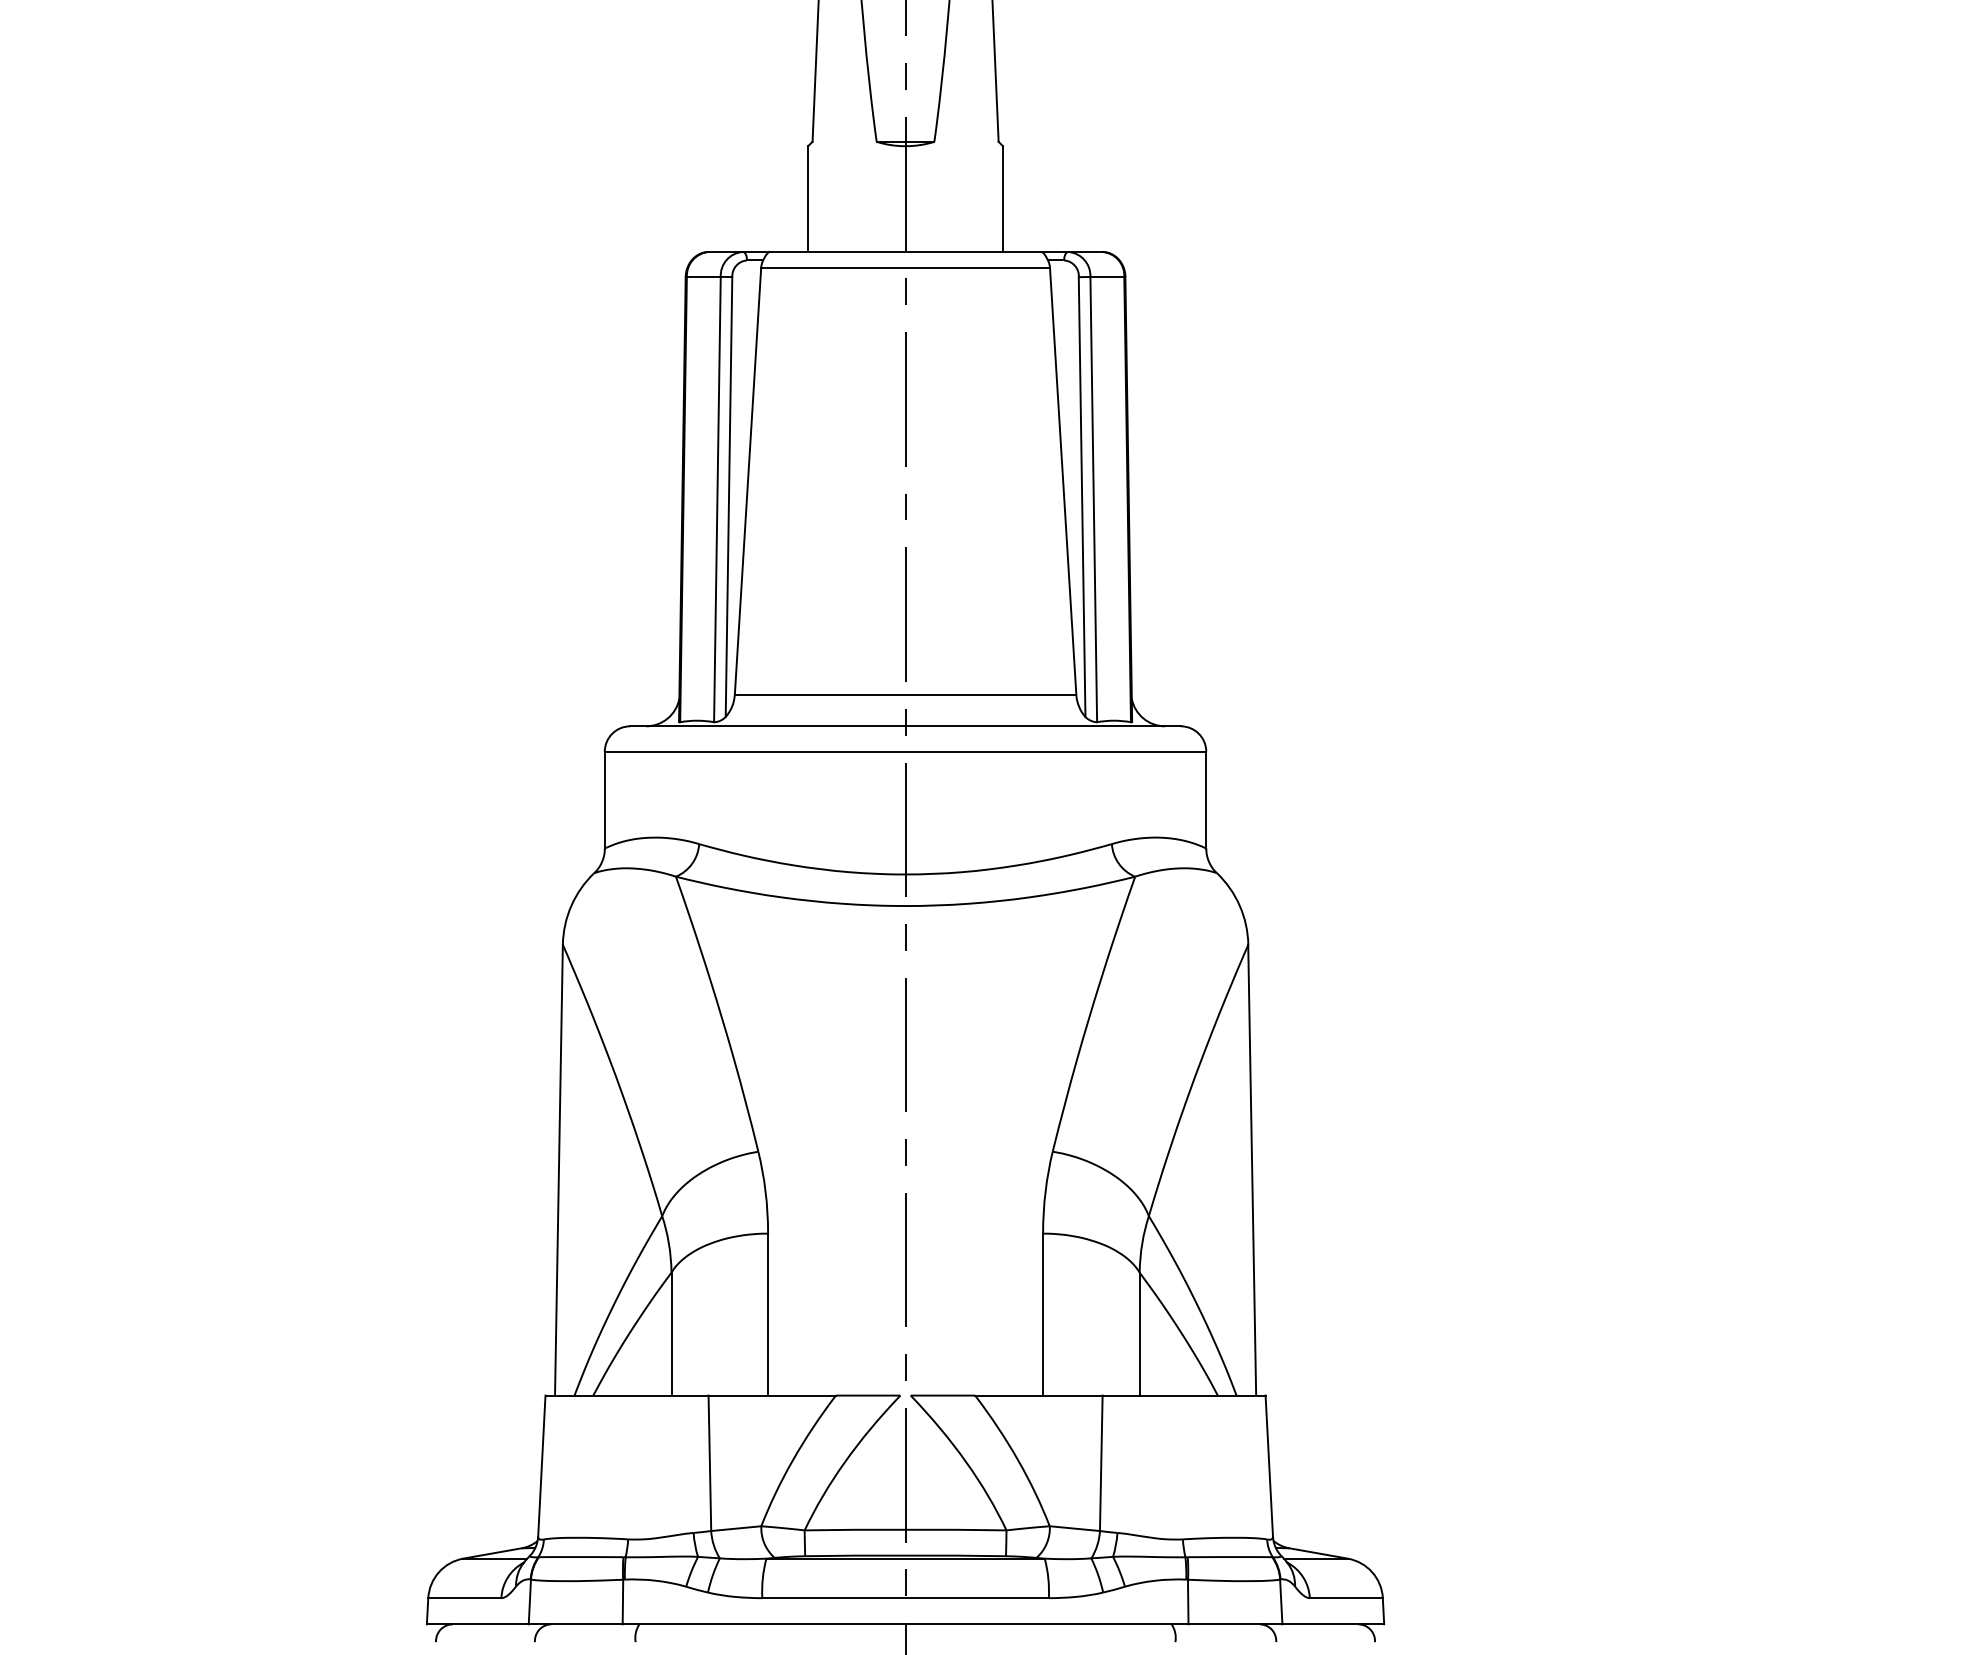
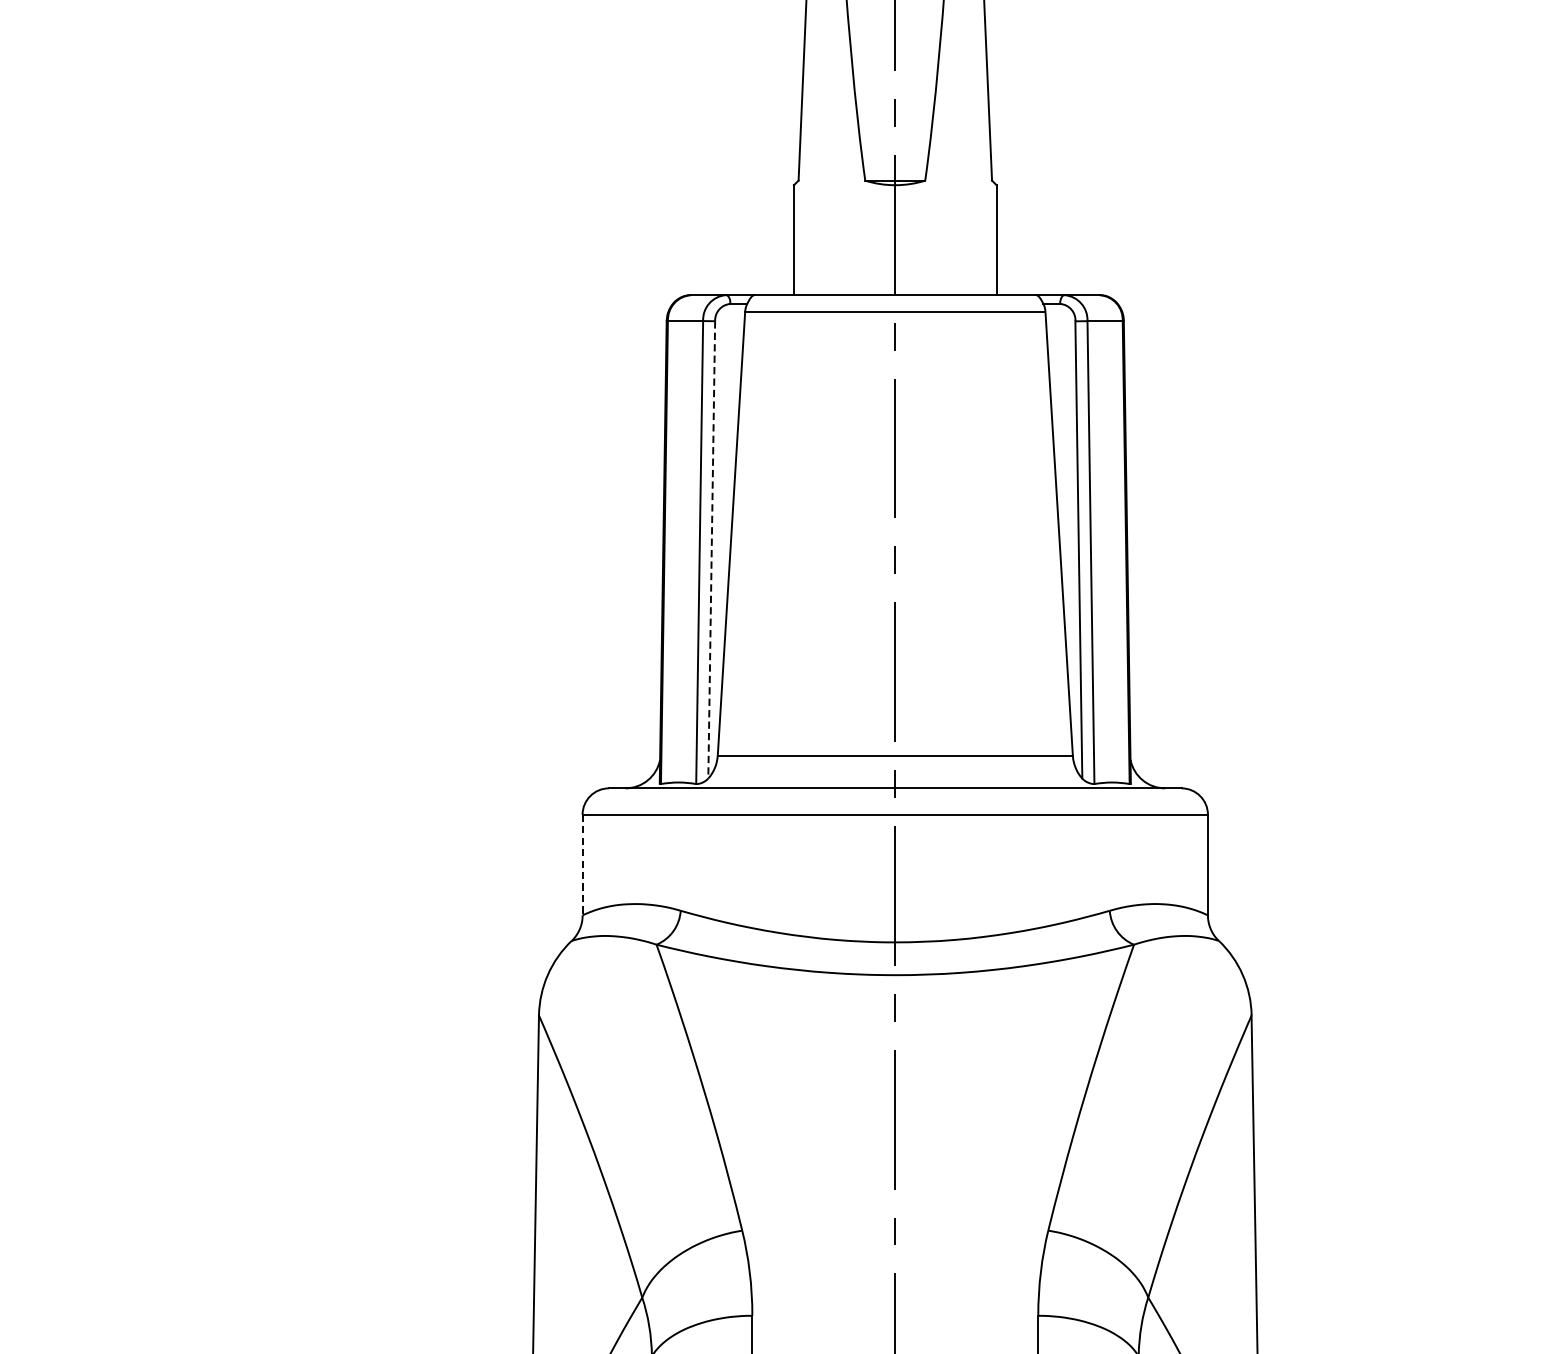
line: (729, 497) -> (712, 550), solid -> dashed
line: (604, 800) -> (582, 865), solid -> dashed

